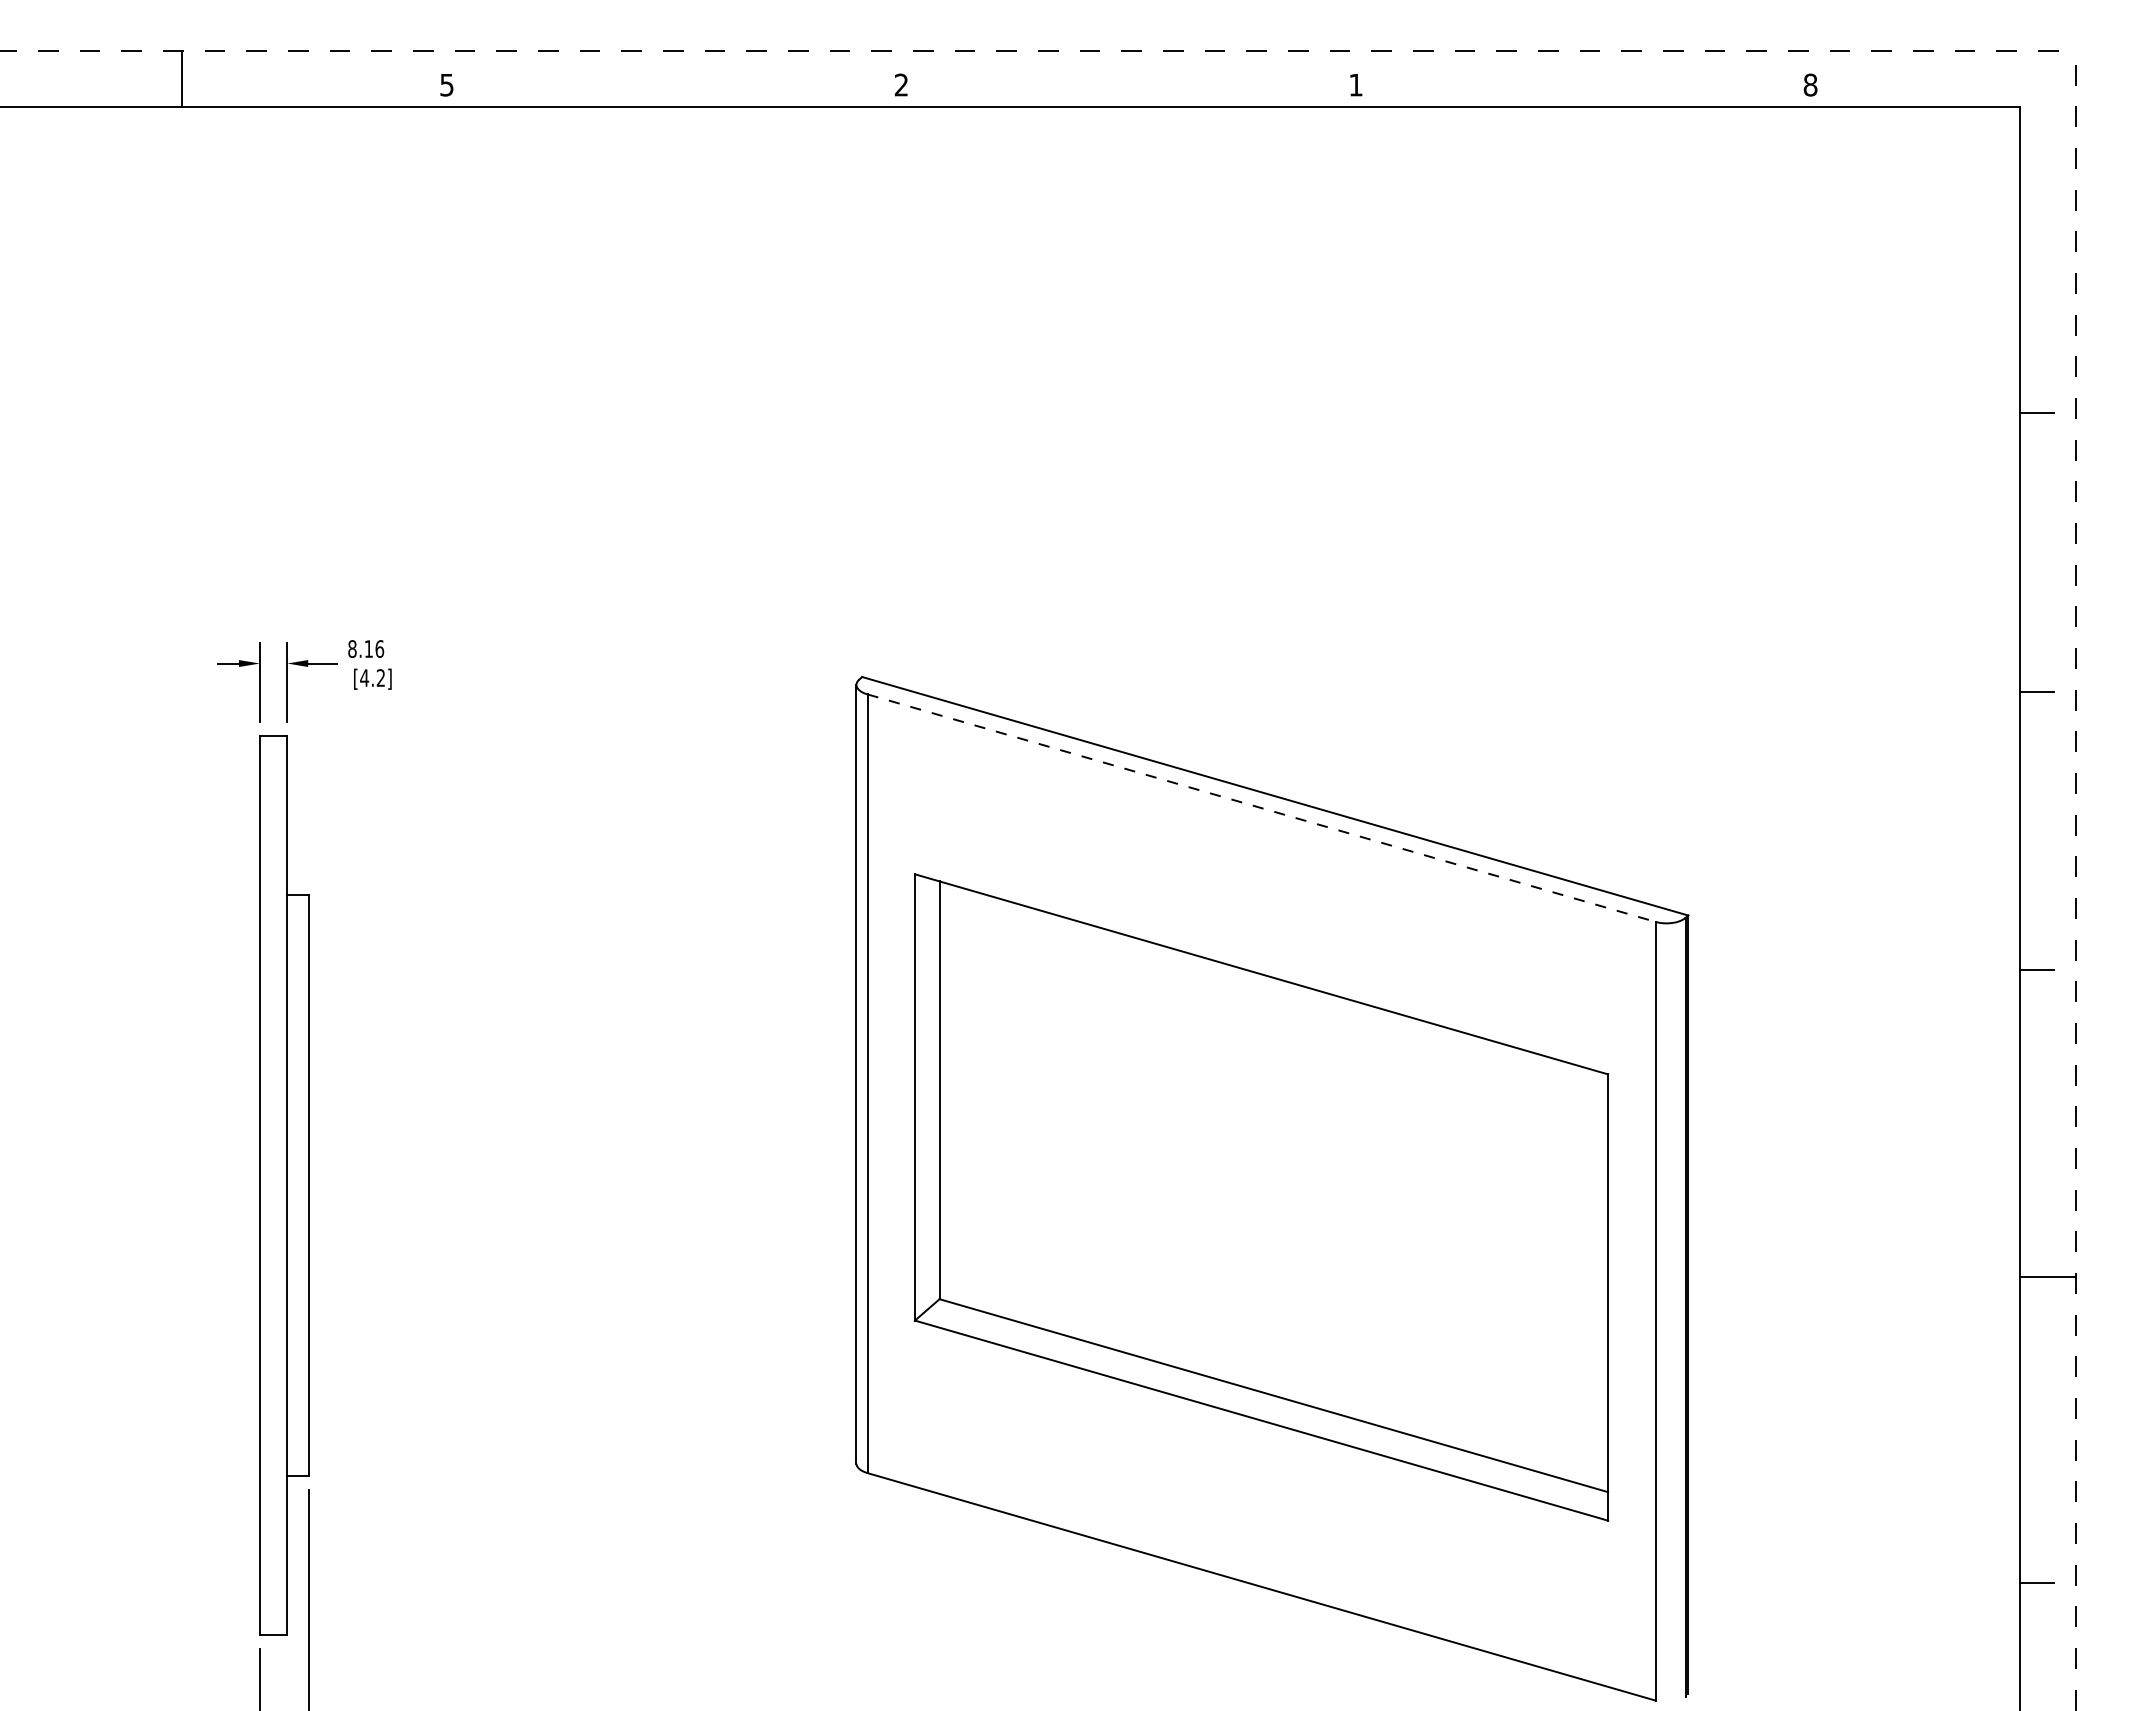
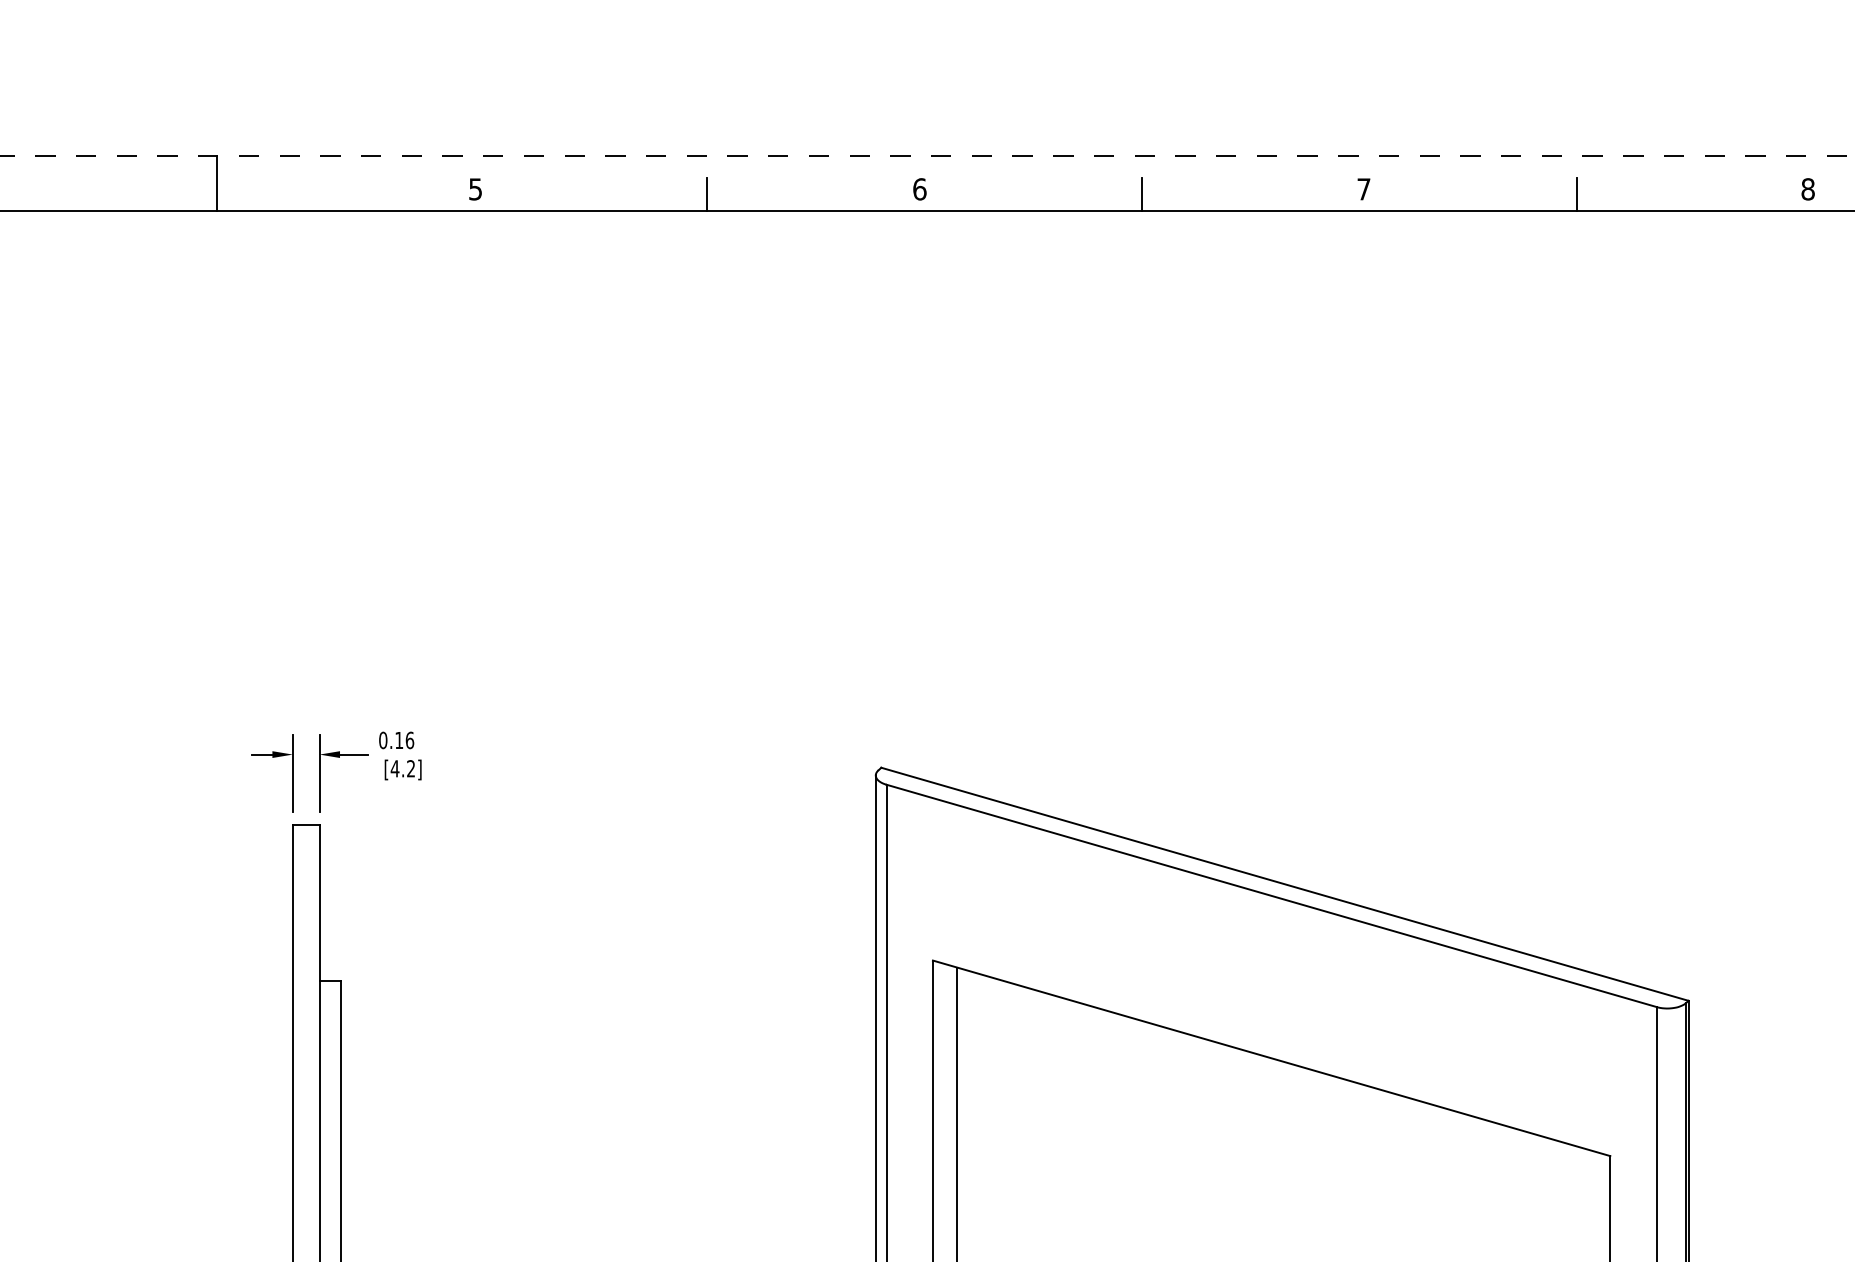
text: (901, 84) -> (919, 188), 2 -> 6
text: (1355, 85) -> (1363, 189), 1 -> 7
line: (683, 89) -> (706, 193), added
line: (1128, 89) -> (1141, 193), added
line: (1574, 89) -> (1577, 193), added
text: (352, 648) -> (383, 739), 8.16 -> 0.16
line: (1262, 808) -> (1272, 896), dashed -> solid

